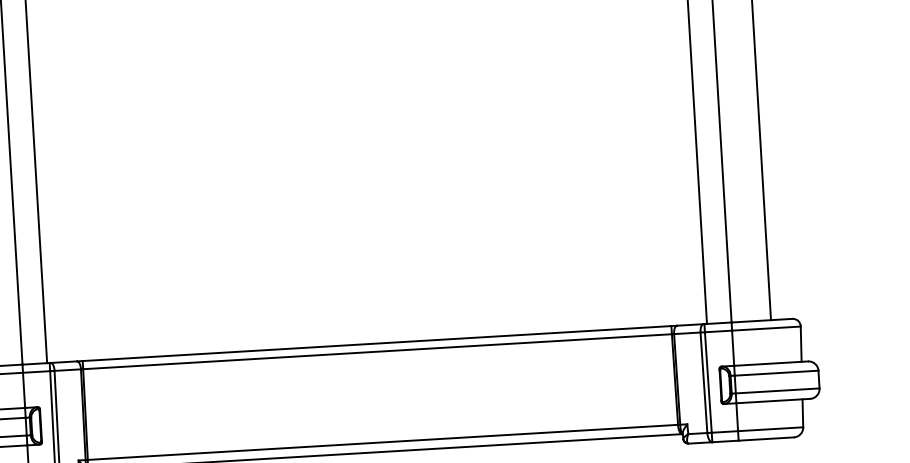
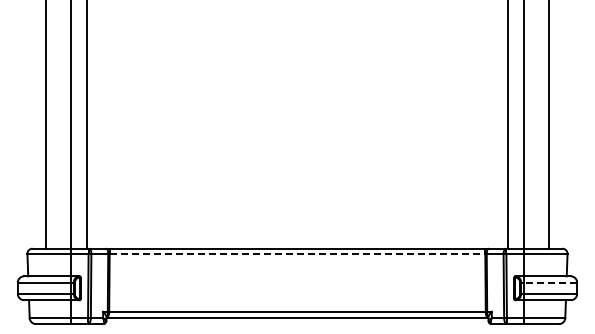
line: (377, 351) -> (297, 253), solid -> dashed
line: (776, 372) -> (550, 282), solid -> dashed

